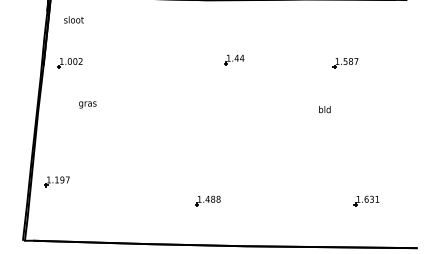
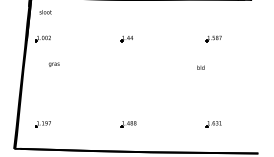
part: (233, 59) -> (126, 38), moved
part: (55, 181) -> (42, 124), moved
part: (366, 201) -> (213, 124), moved

